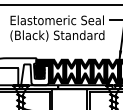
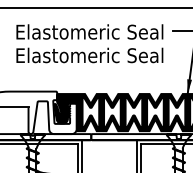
text: (57, 35) -> (90, 55), (Black) Standard -> Elastomeric Seal

